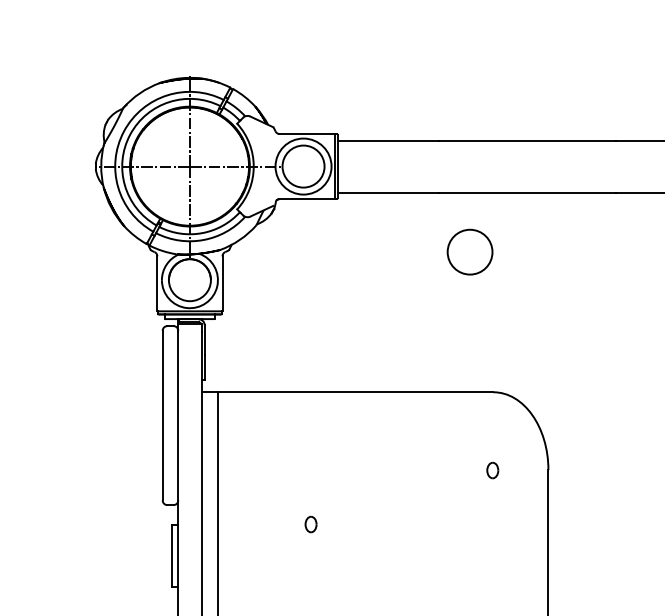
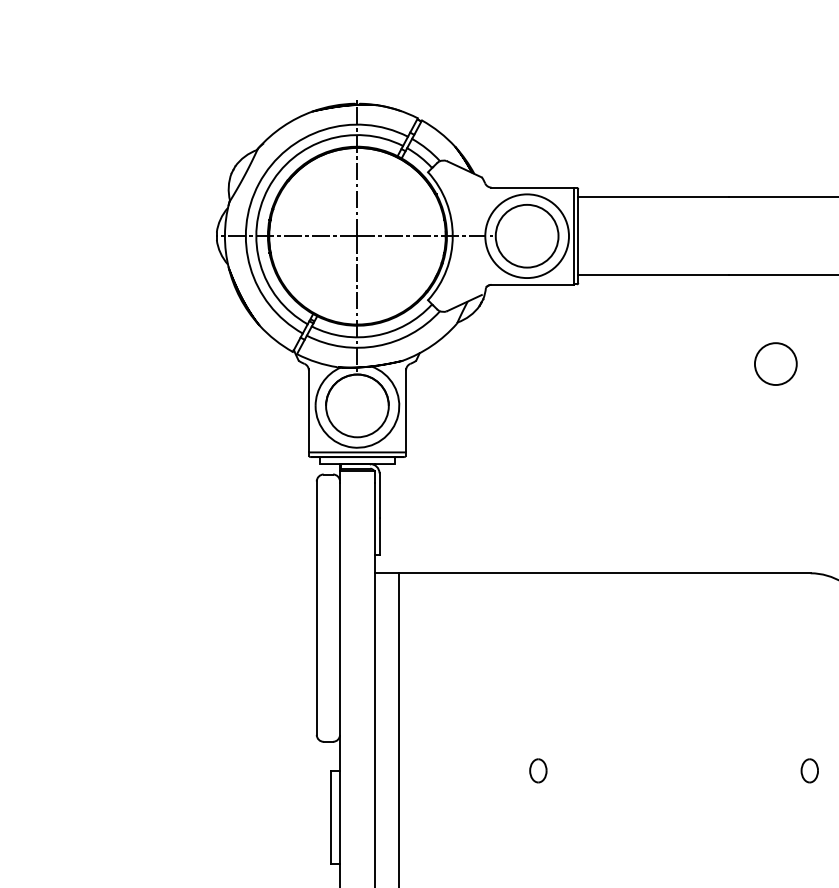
circle: (470, 252) -> (776, 364), size x0.62
part: (492, 470) -> (809, 770), moved

